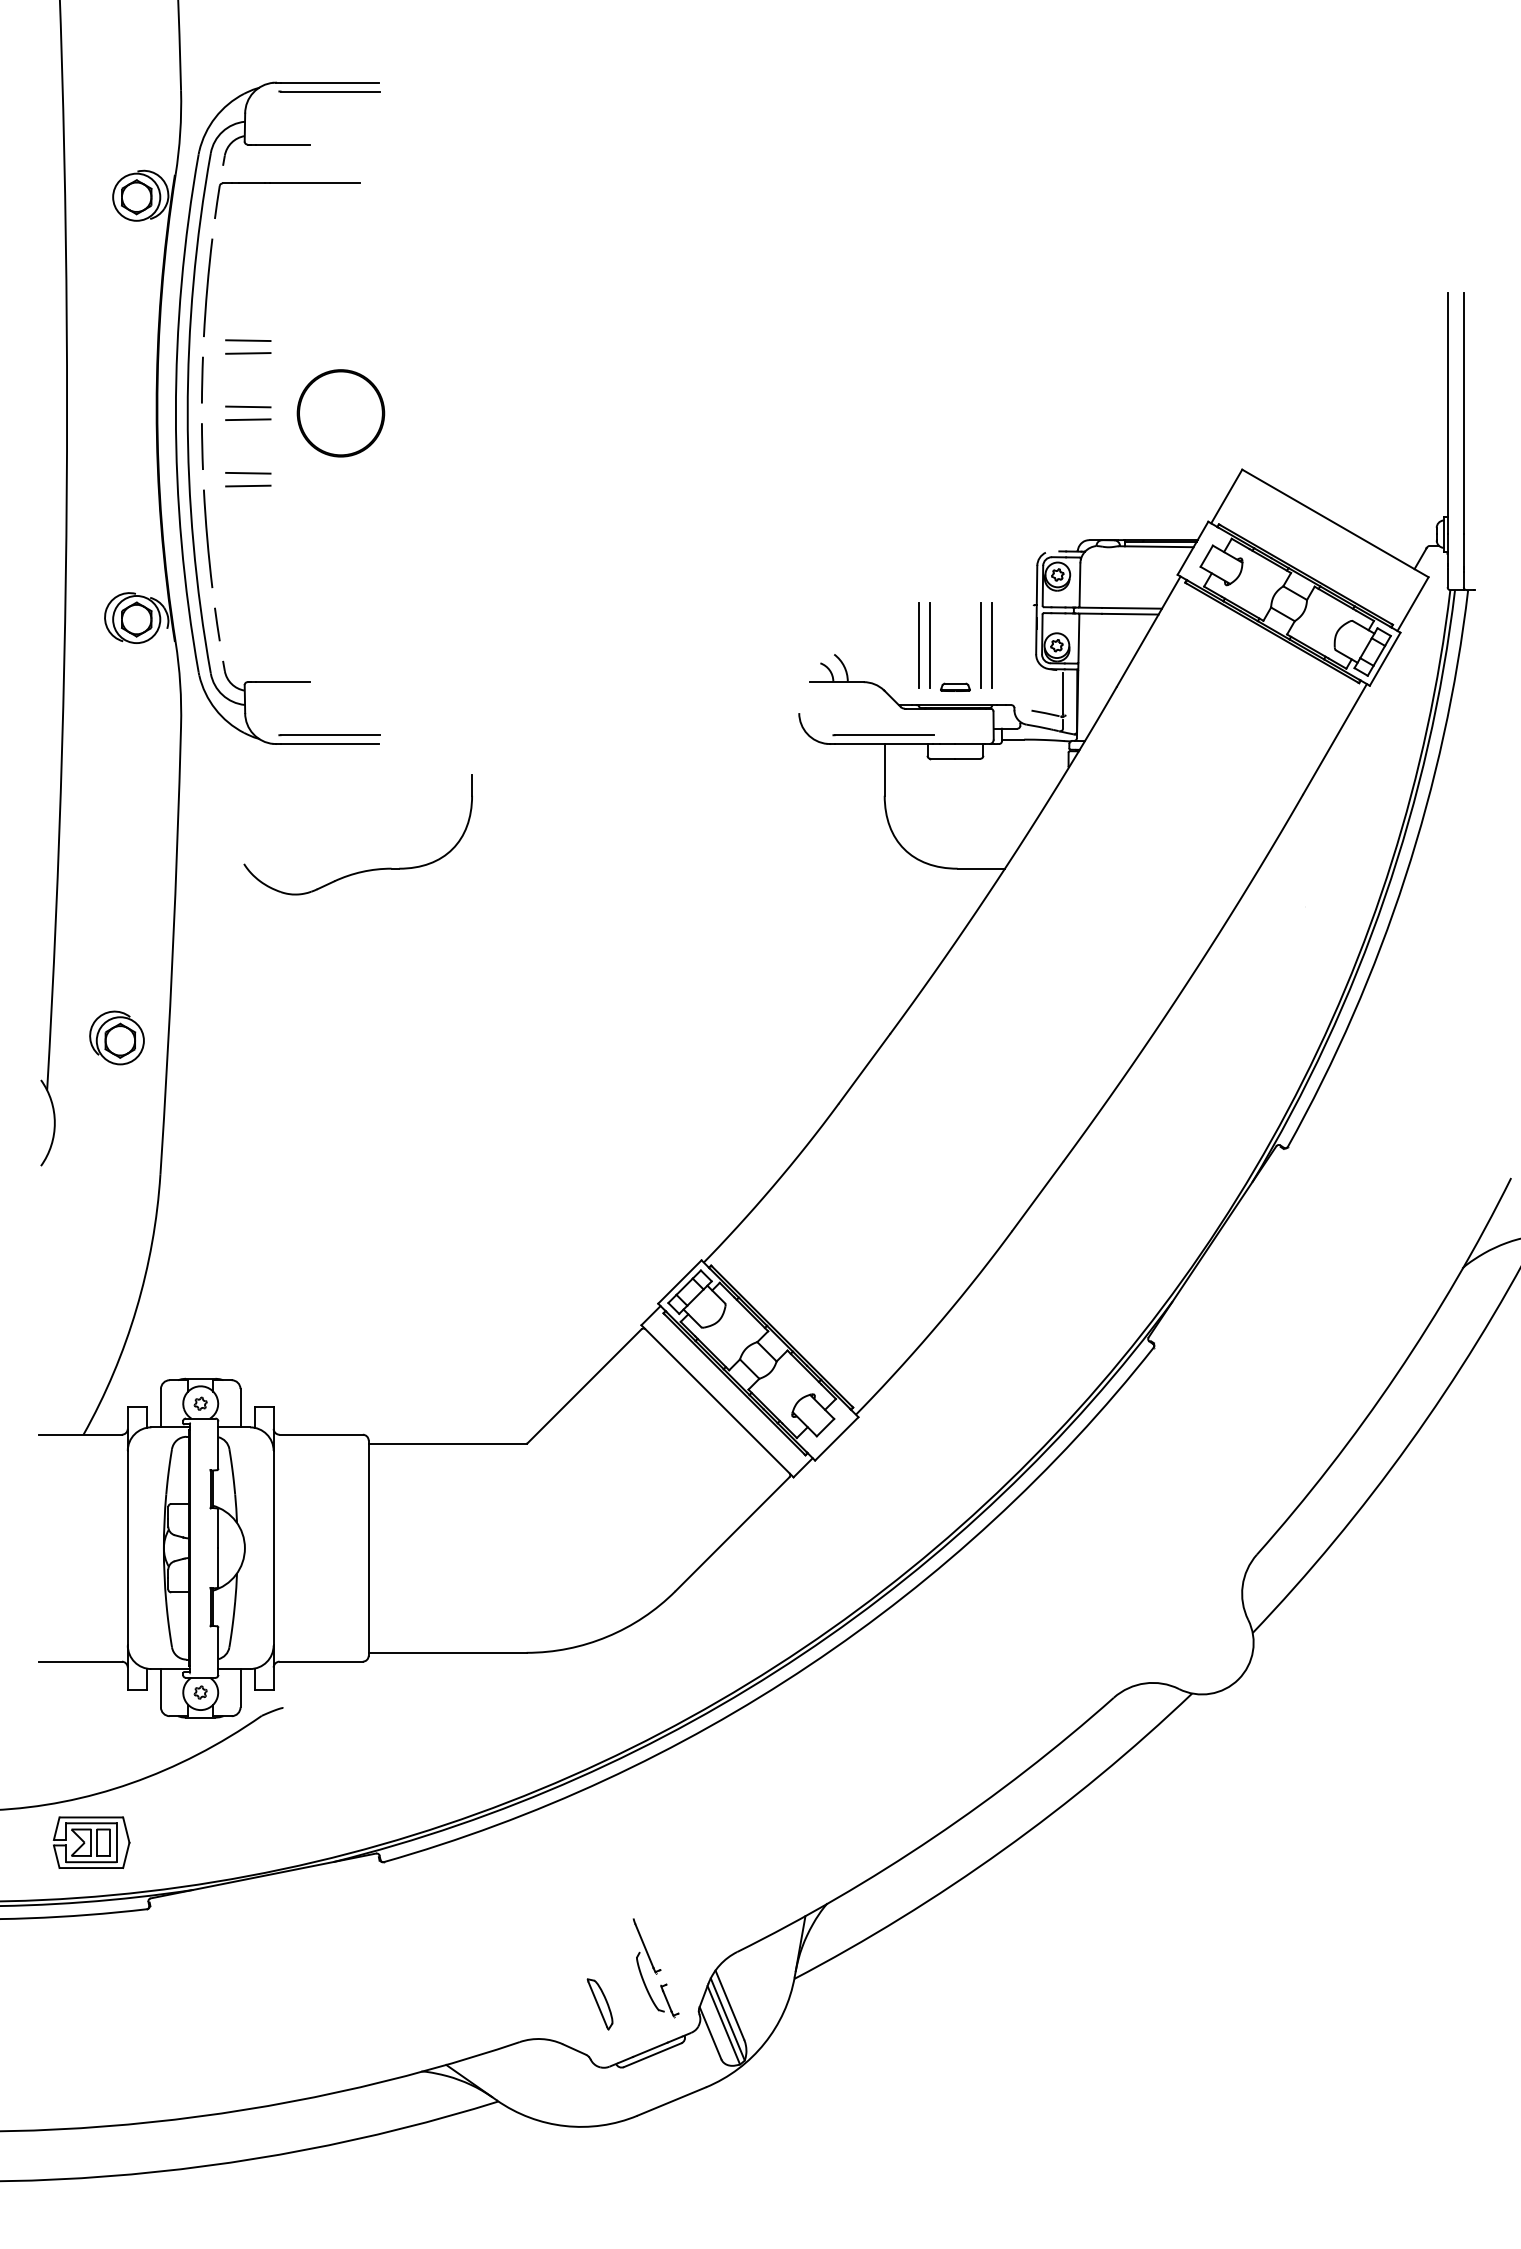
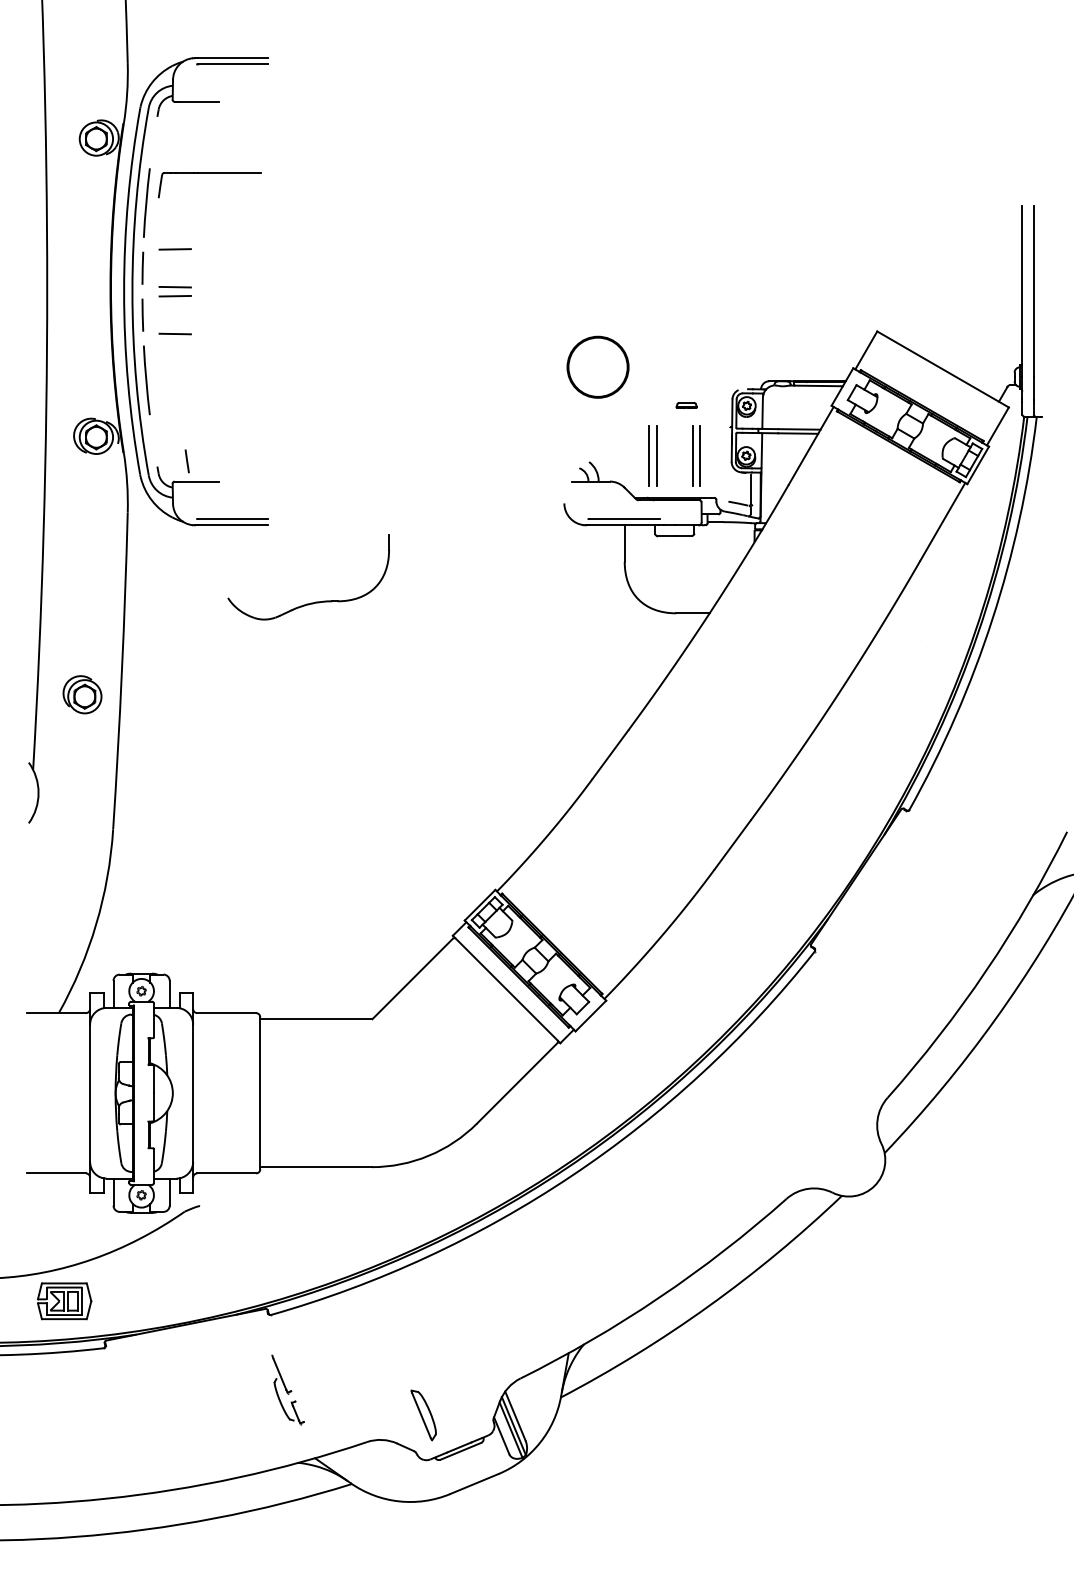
part: (287, 183) -> (209, 173), moved
line: (248, 340) -> (175, 240), removed
part: (340, 413) -> (597, 367), moved
line: (248, 485) -> (175, 342), removed
line: (217, 624) -> (187, 461), moved
part: (955, 686) -> (686, 404), moved
part: (363, 870) -> (312, 602), moved
part: (116, 1037) -> (82, 694), moved
part: (655, 1968) -> (287, 1390), moved
part: (599, 2004) -> (423, 1415), size x1.4

